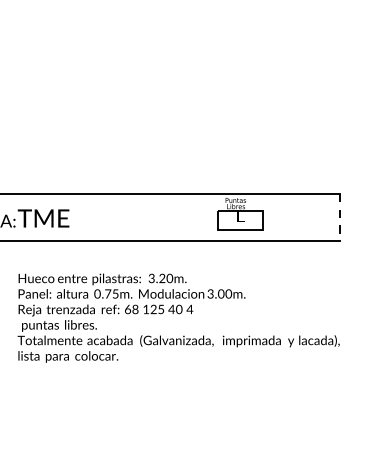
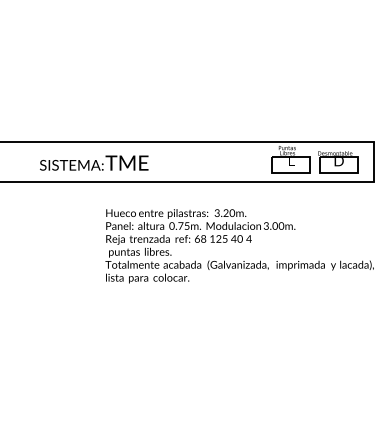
part: (297, 217) -> (338, 162), added
line: (340, 217) -> (374, 162), dashed -> solid

